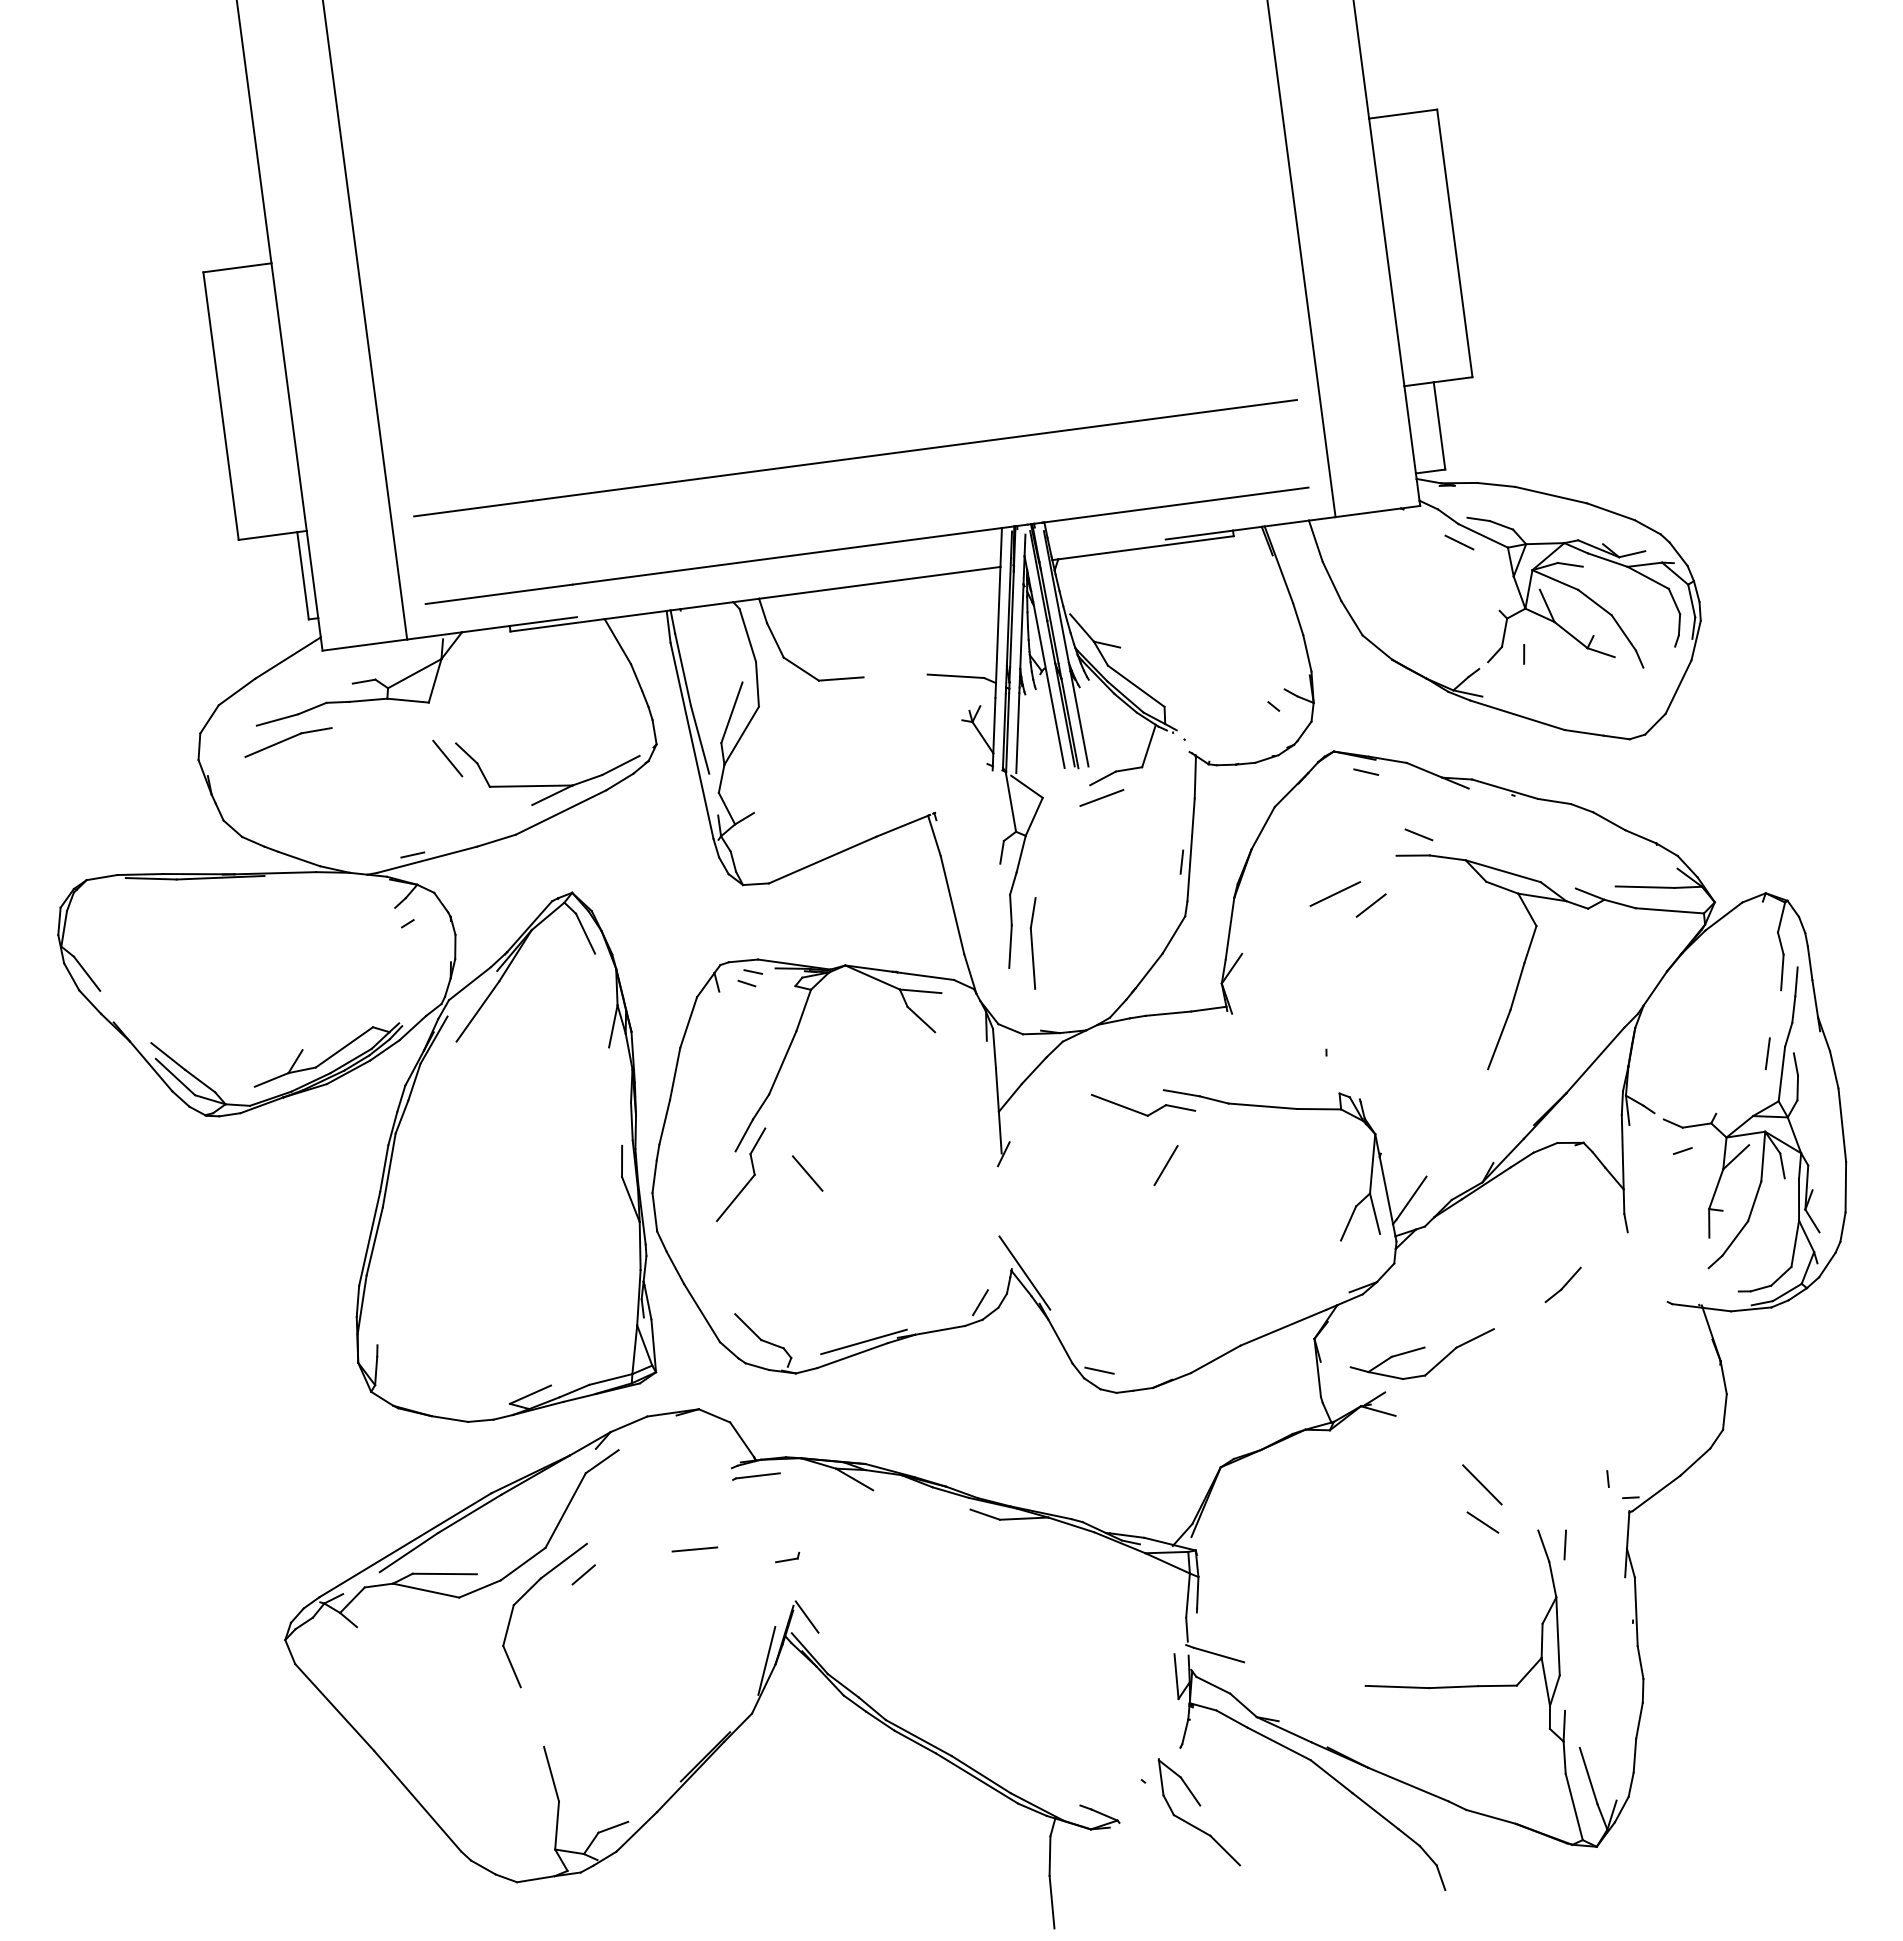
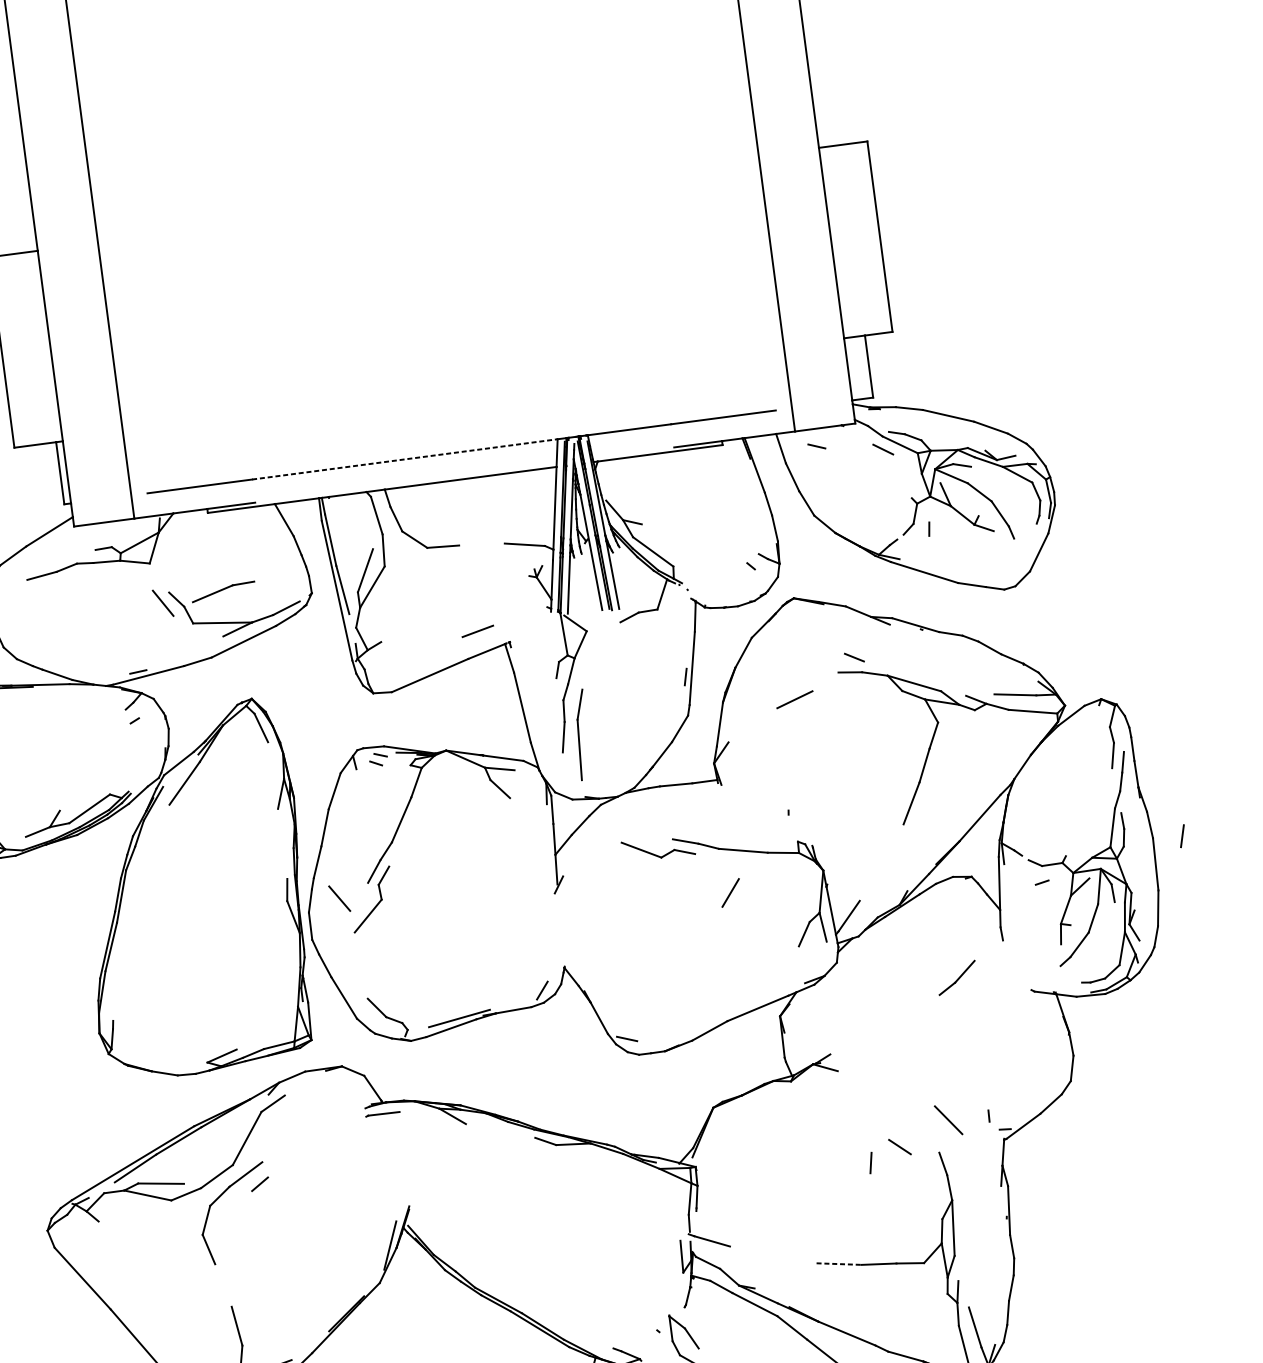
line: (855, 458) -> (453, 389), removed
line: (787, 556) -> (405, 459), solid -> dashed
part: (288, 742) -> (223, 591), moved
line: (1366, 771) -> (817, 445), moved
line: (1101, 797) -> (477, 631), moved
line: (1370, 905) -> (819, 707), removed
part: (1032, 943) -> (579, 734), size x1.4
line: (1767, 1053) -> (1182, 836), moved
line: (1165, 1165) -> (730, 892), moved
line: (807, 1173) -> (339, 898), moved
line: (1024, 1272) -> (573, 969), removed
part: (1562, 1284) -> (956, 977), size x1.4
part: (1421, 1353) -> (856, 1026), removed
line: (1482, 1484) -> (948, 1119), moved
line: (1564, 1544) -> (870, 1162), moved
line: (694, 1549) -> (338, 1166), removed
part: (787, 1557) -> (405, 1171), removed
line: (806, 1616) -> (418, 1213), removed
line: (1397, 1687) -> (839, 1264), solid -> dashed

